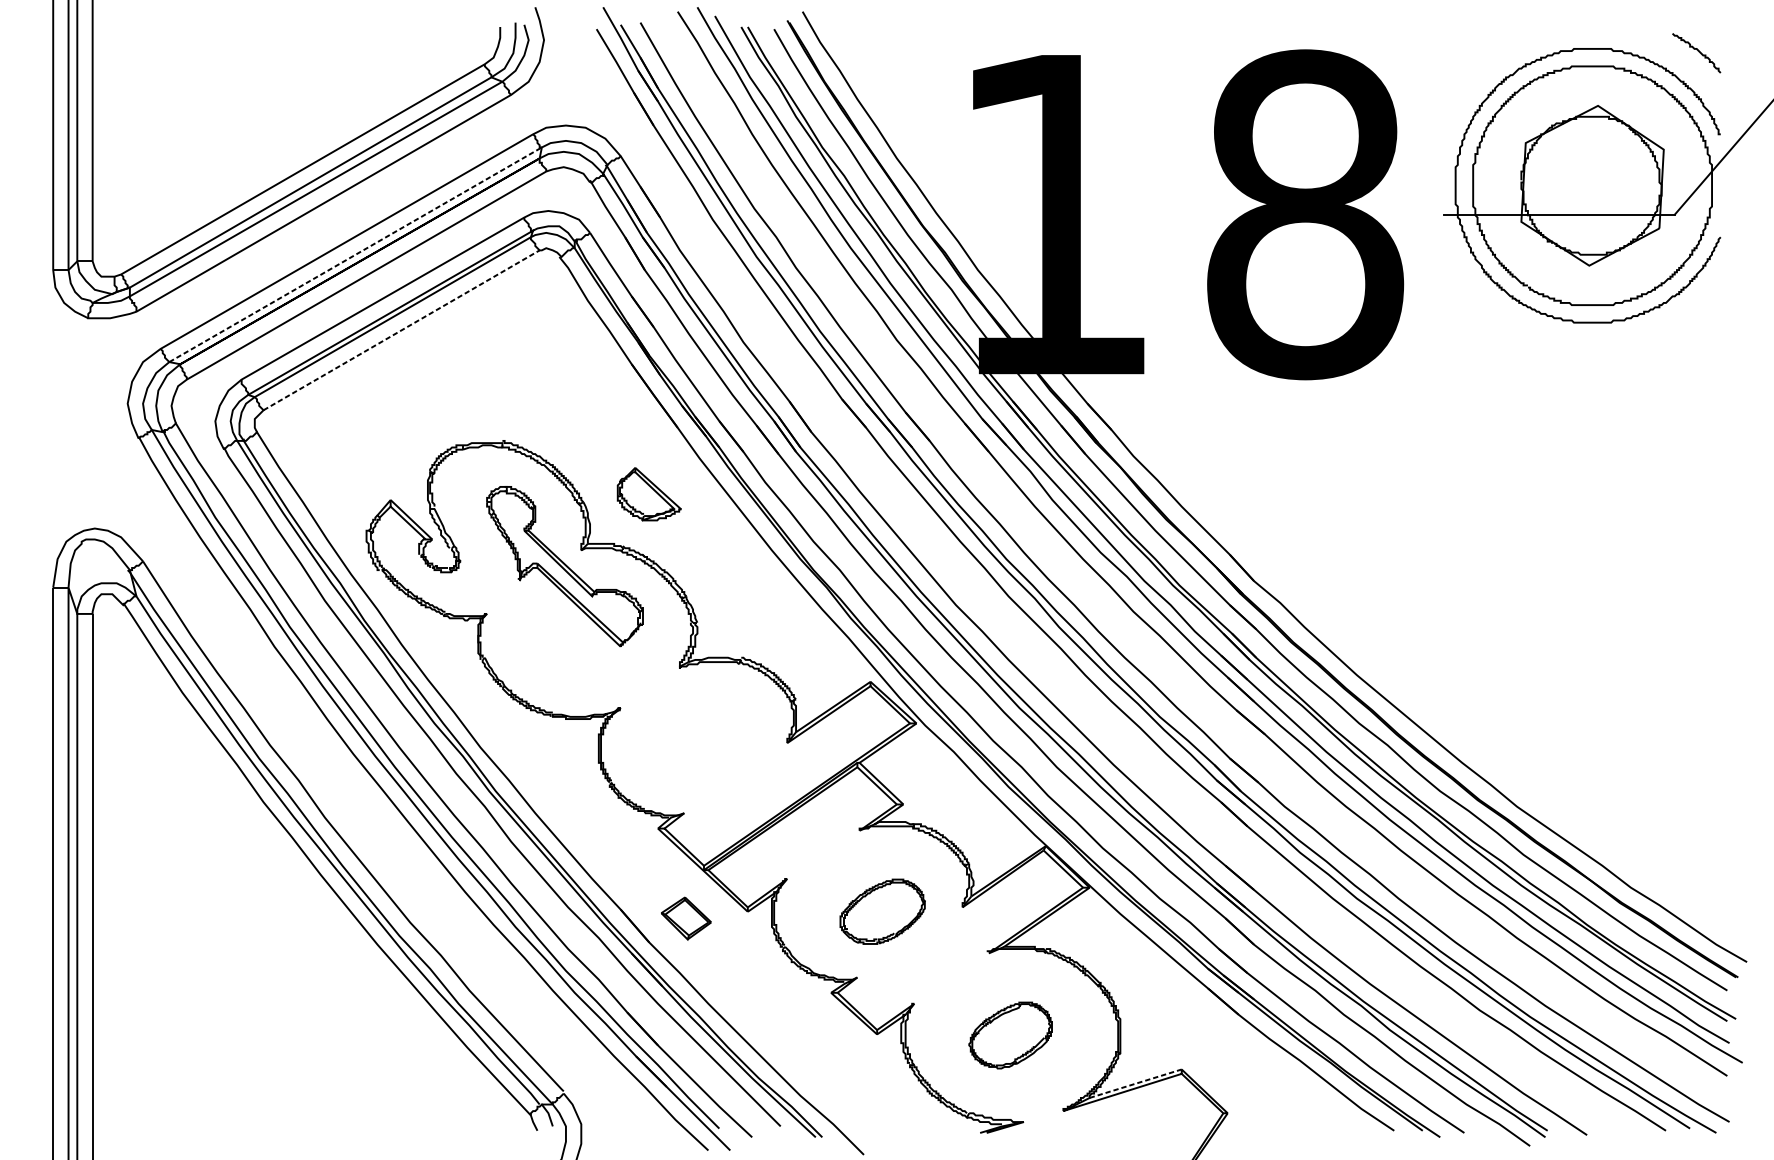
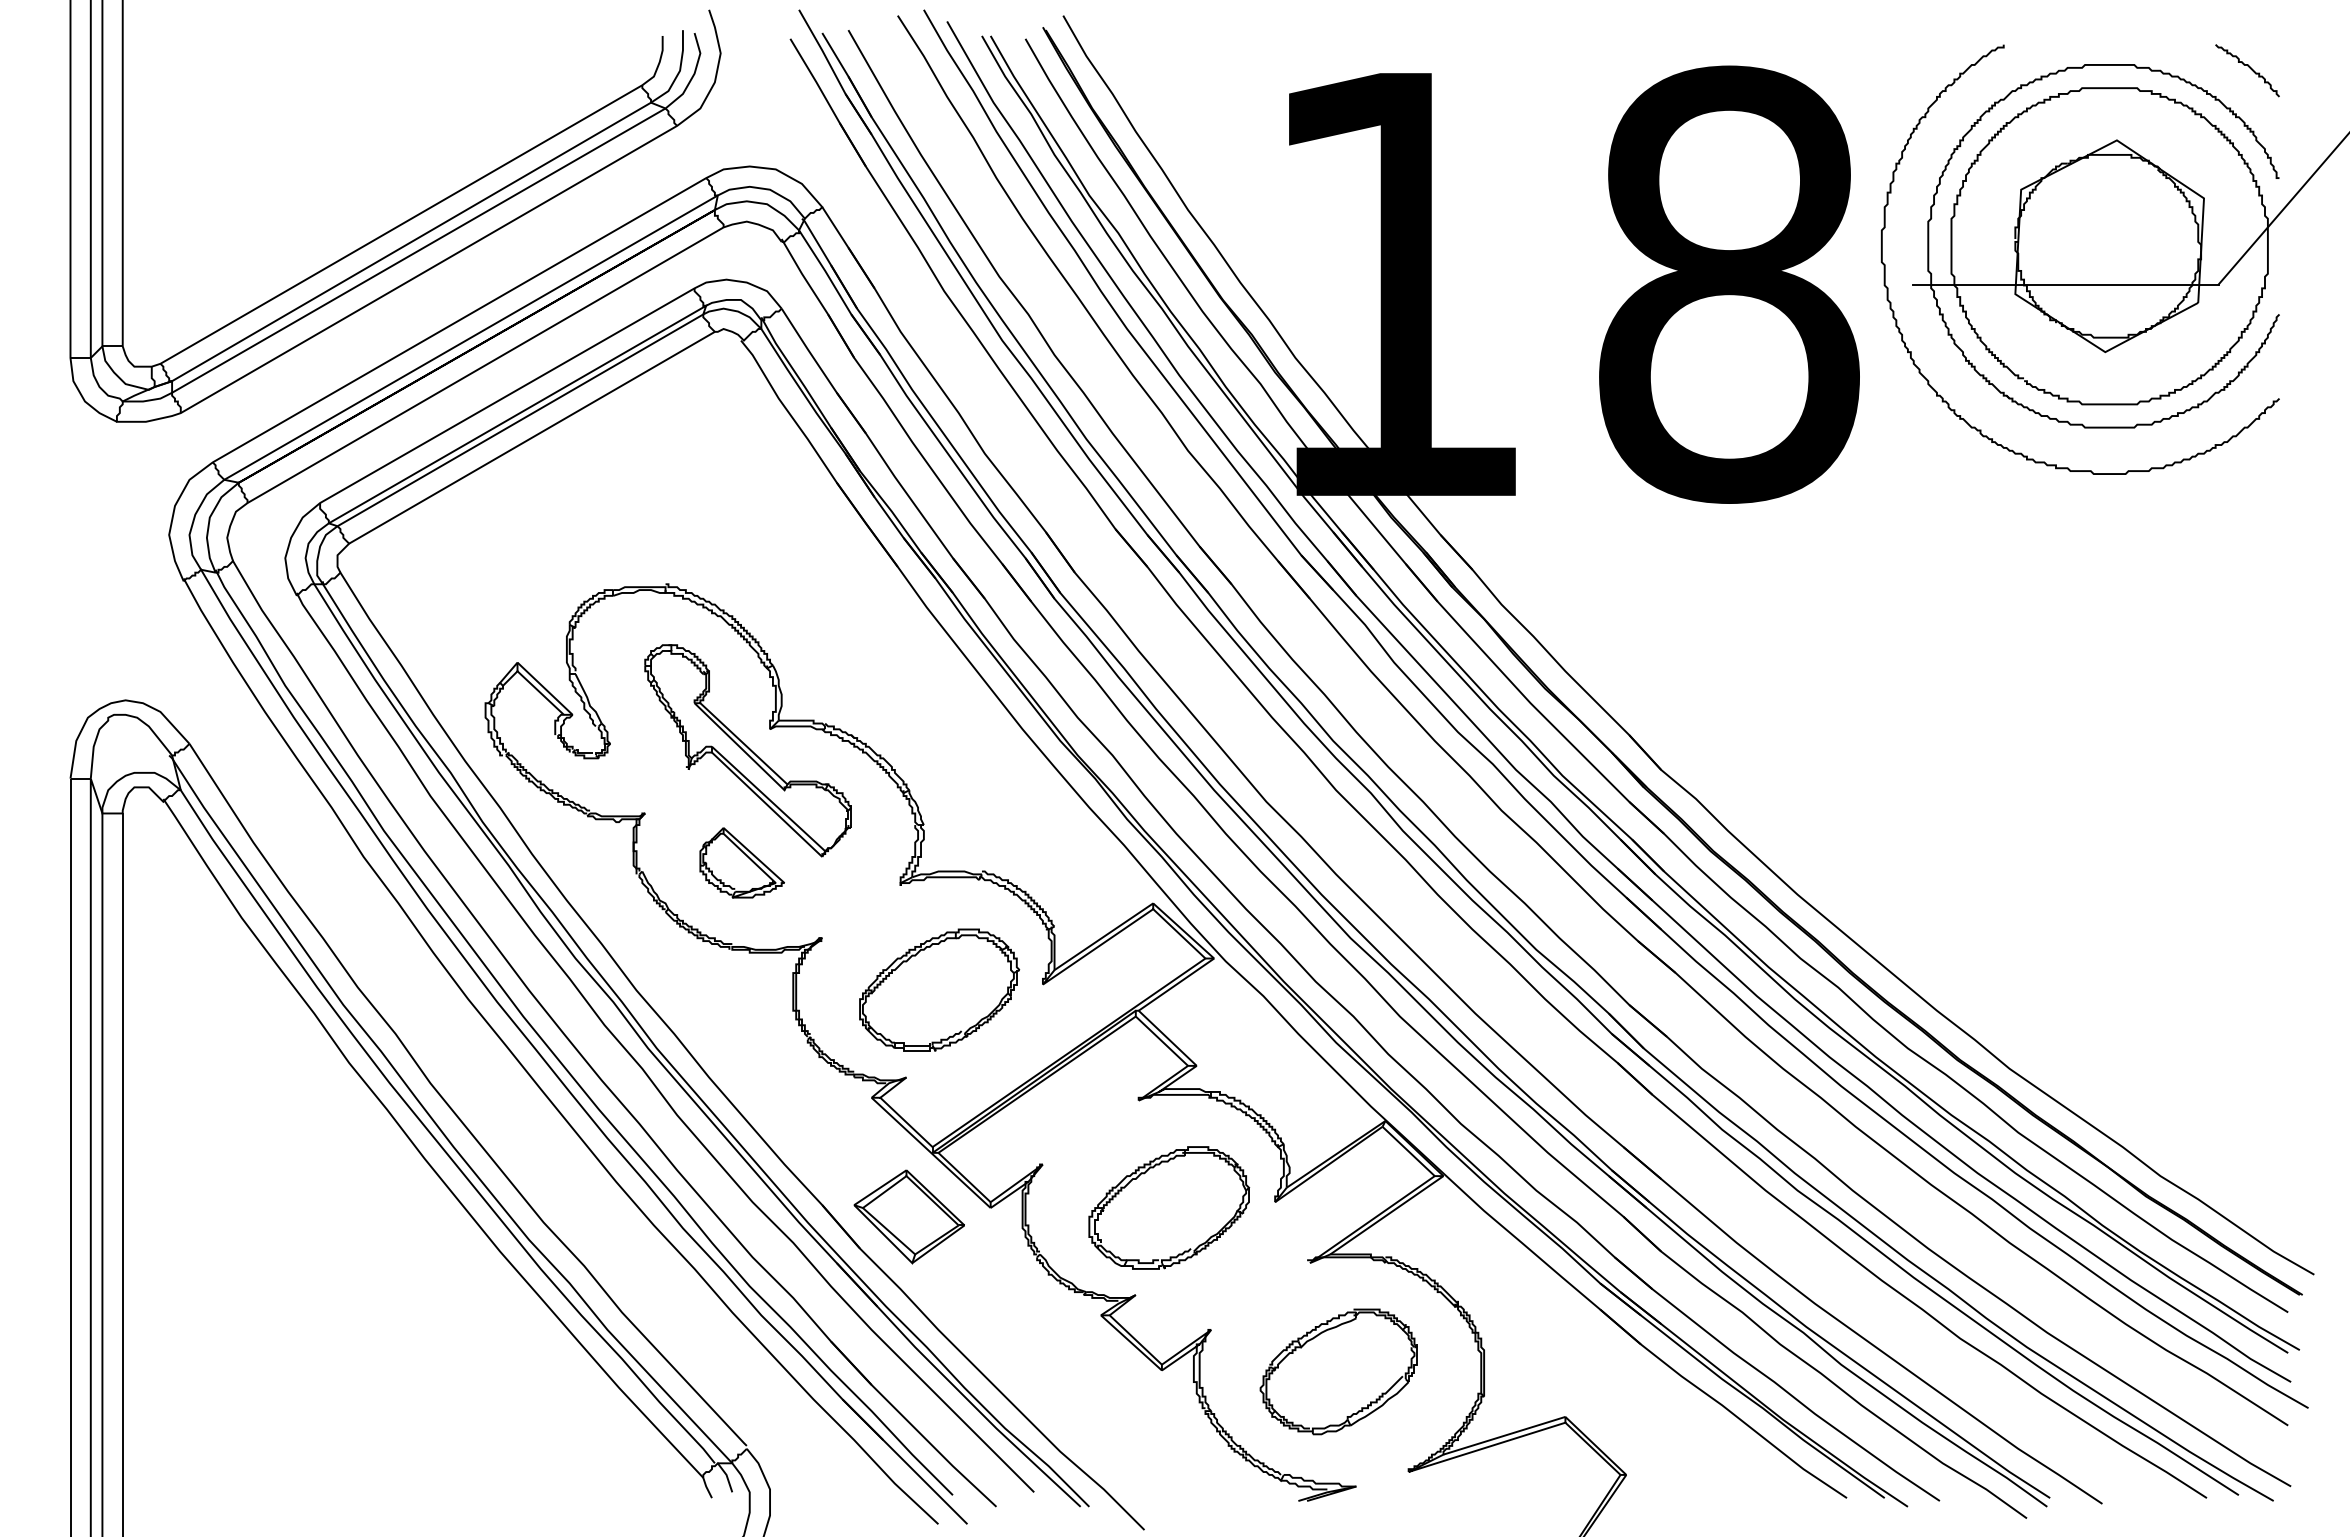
line: (355, 254) -> (471, 337), dashed -> solid
curve: (1442, 265) -> (1911, 351), added
line: (401, 330) -> (532, 437), dashed -> solid
part: (648, 493) -> (741, 862), moved
part: (709, 746) -> (939, 989), added
part: (882, 911) -> (1169, 1207), size x1.43
part: (685, 918) -> (908, 1216), size x1.67
part: (1010, 1035) -> (1338, 1371), size x1.43
line: (1135, 1083) -> (1504, 1435), dashed -> solid

